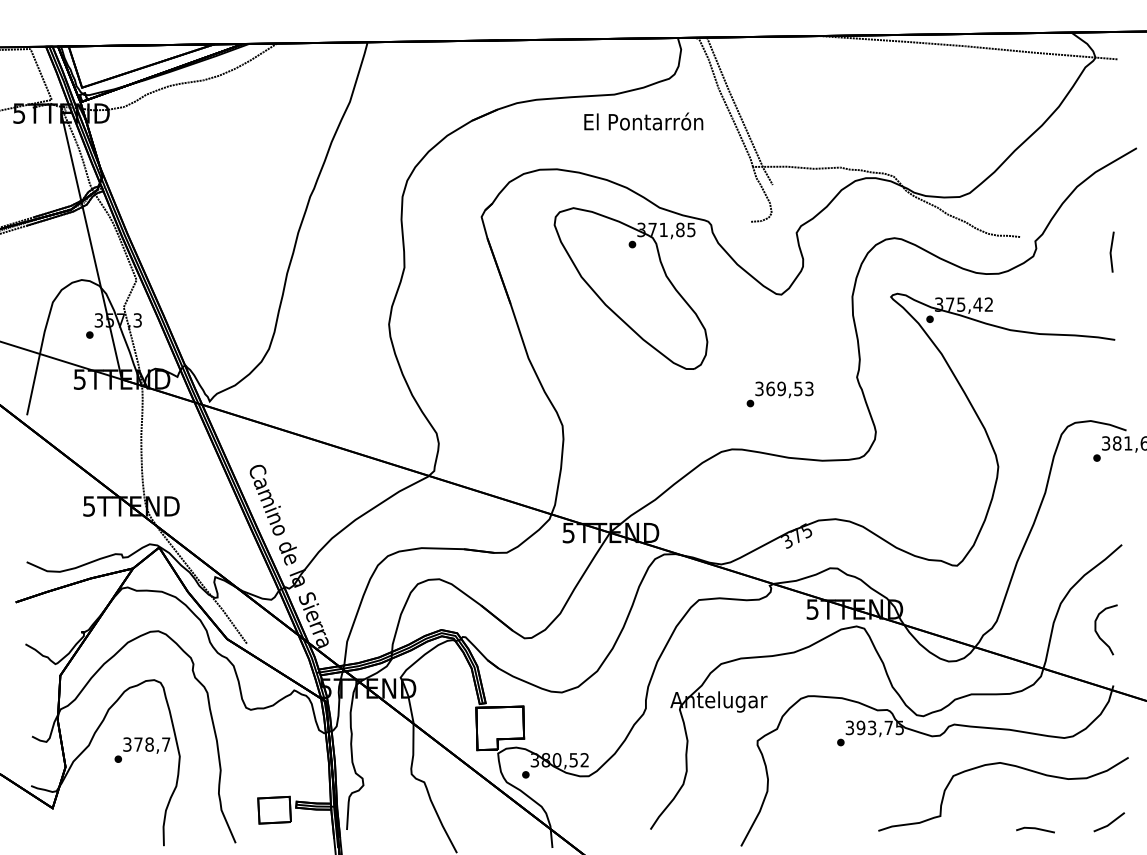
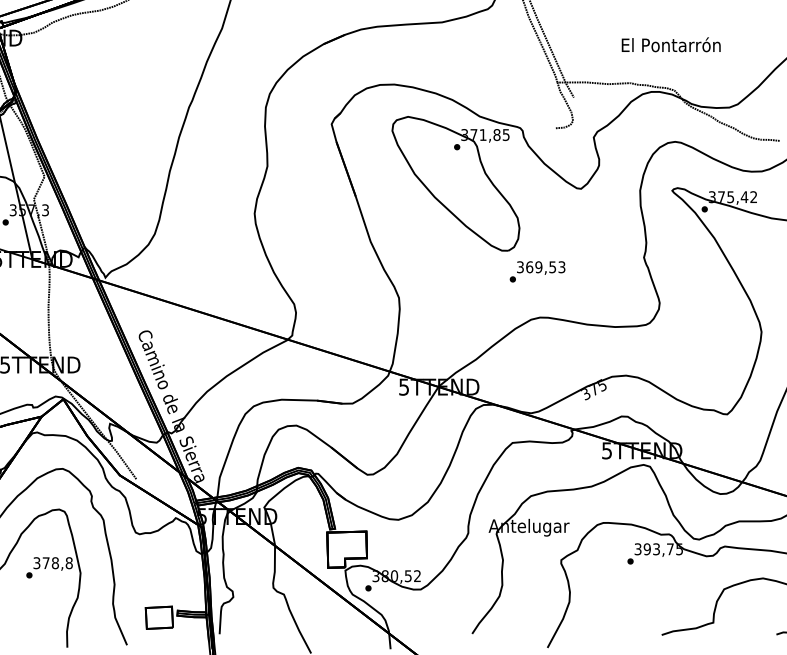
text: (643, 121) -> (671, 44), moved
text: (779, 394) -> (537, 271), moved
text: (166, 744) -> (69, 563), 378,7 -> 378,8

